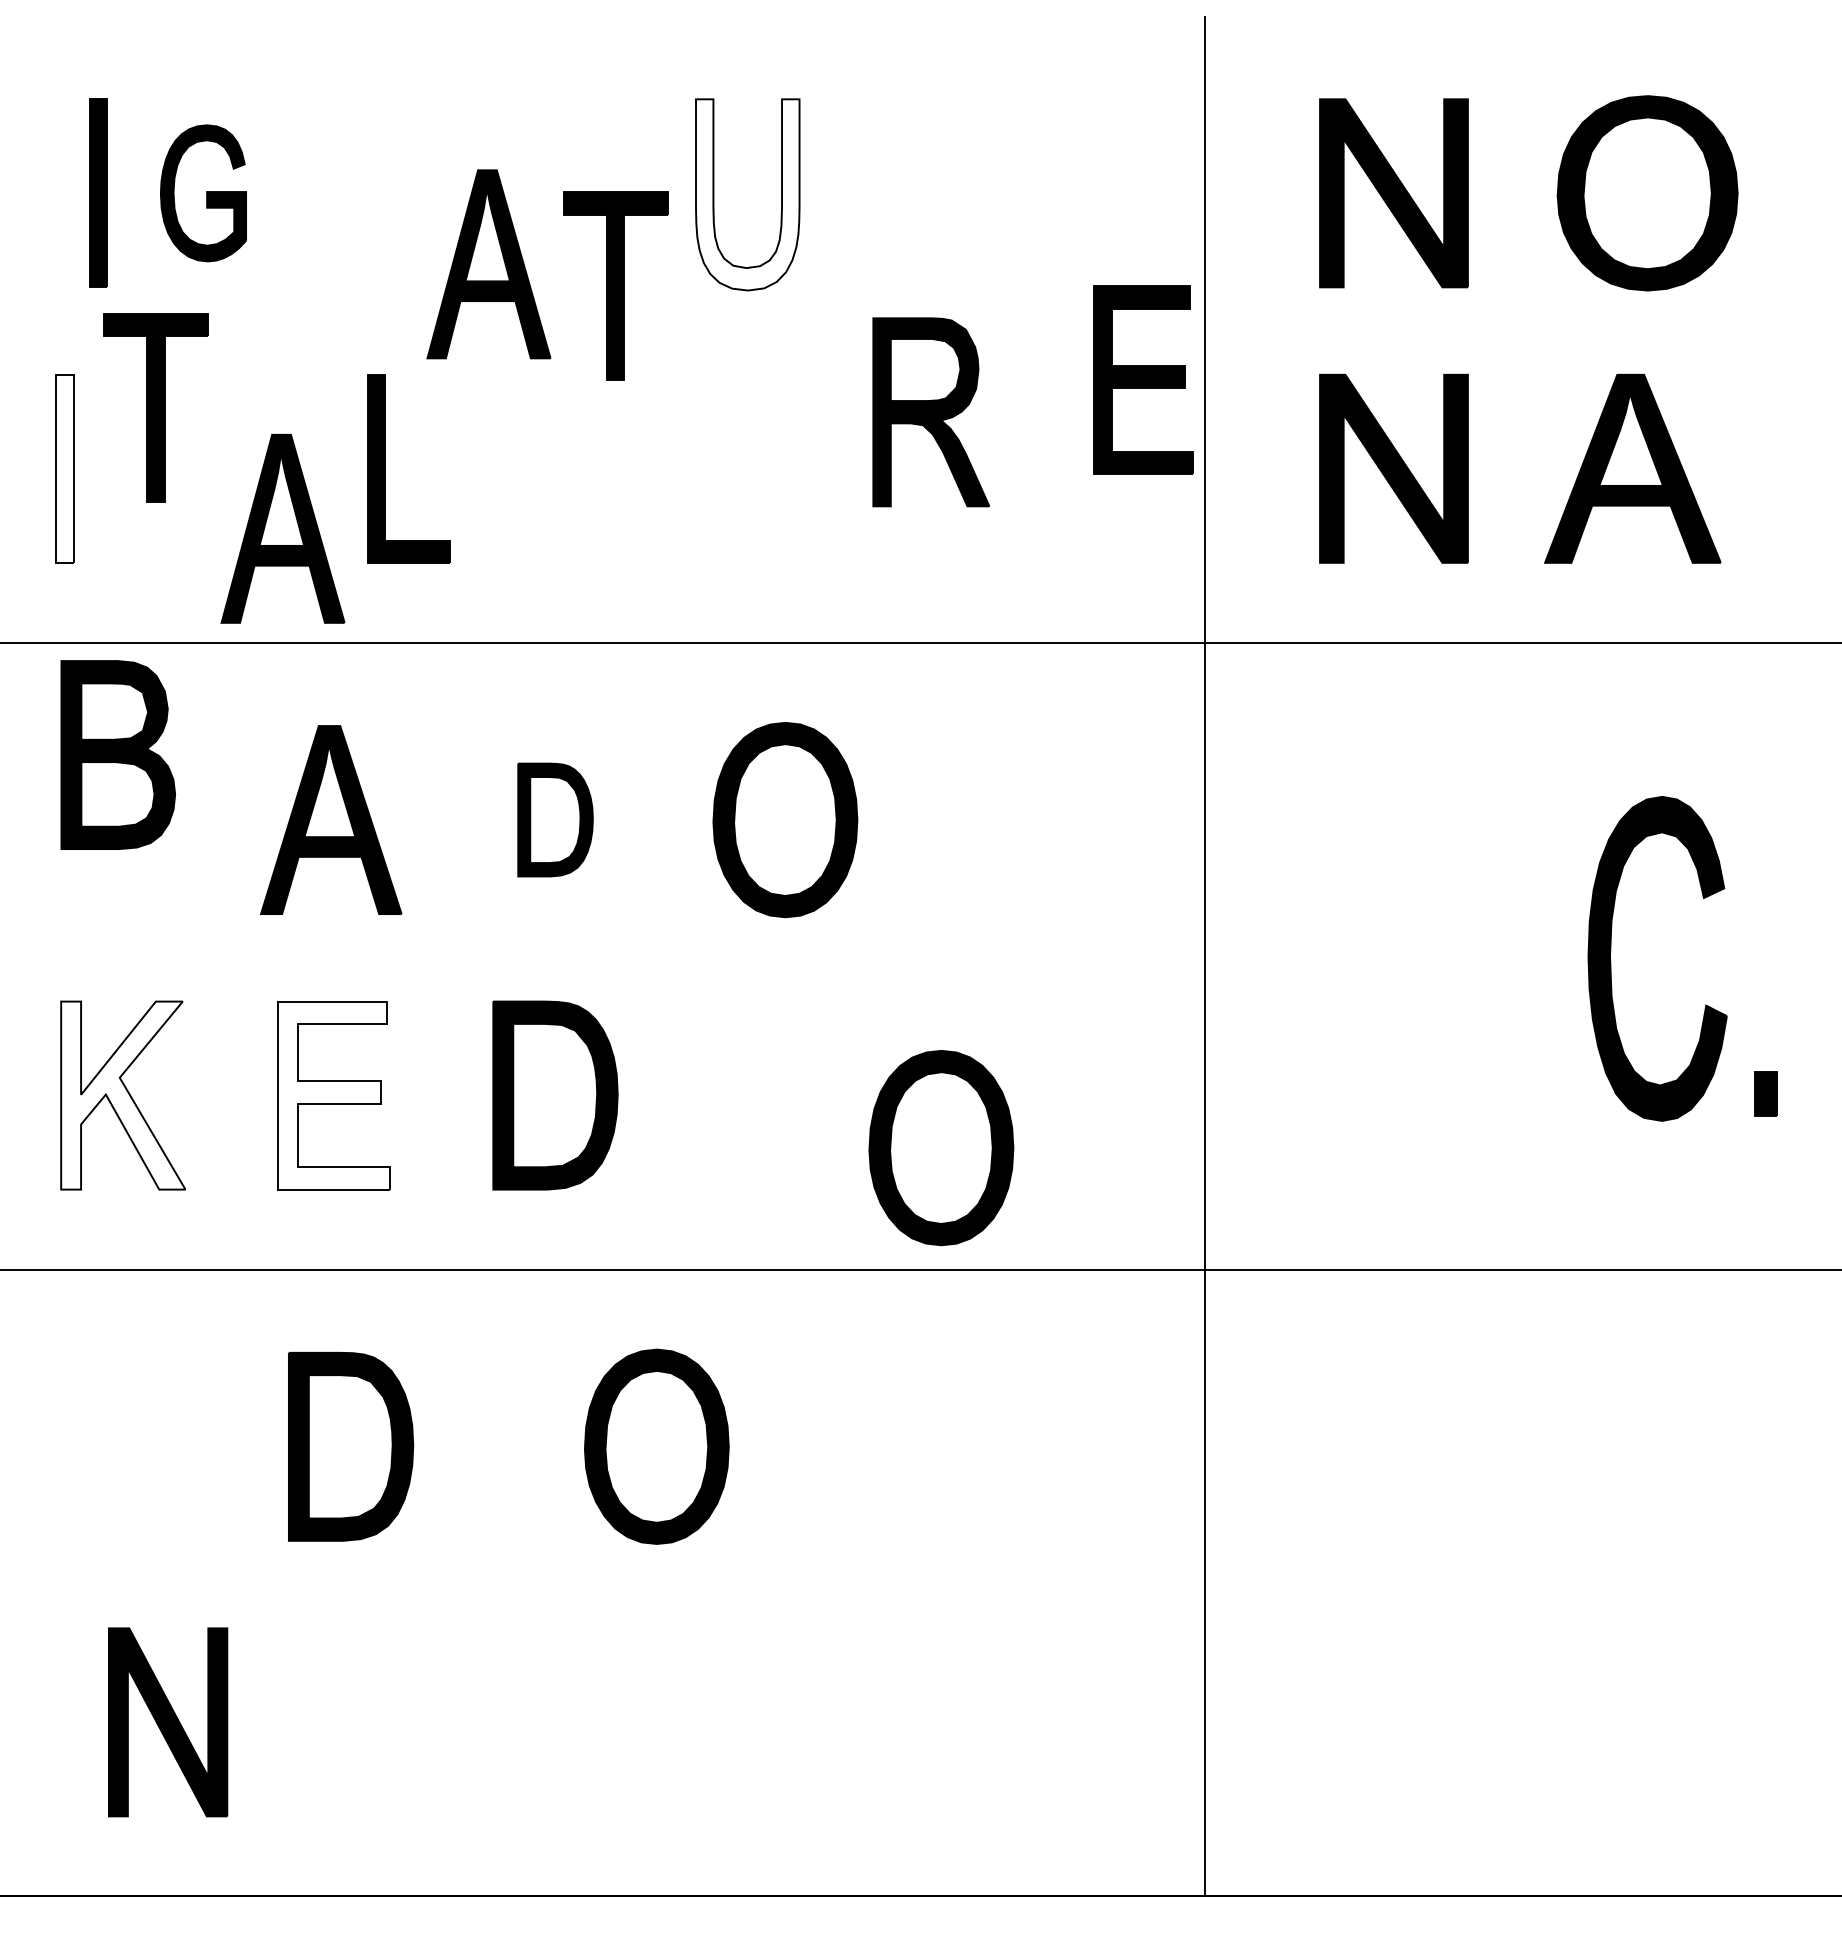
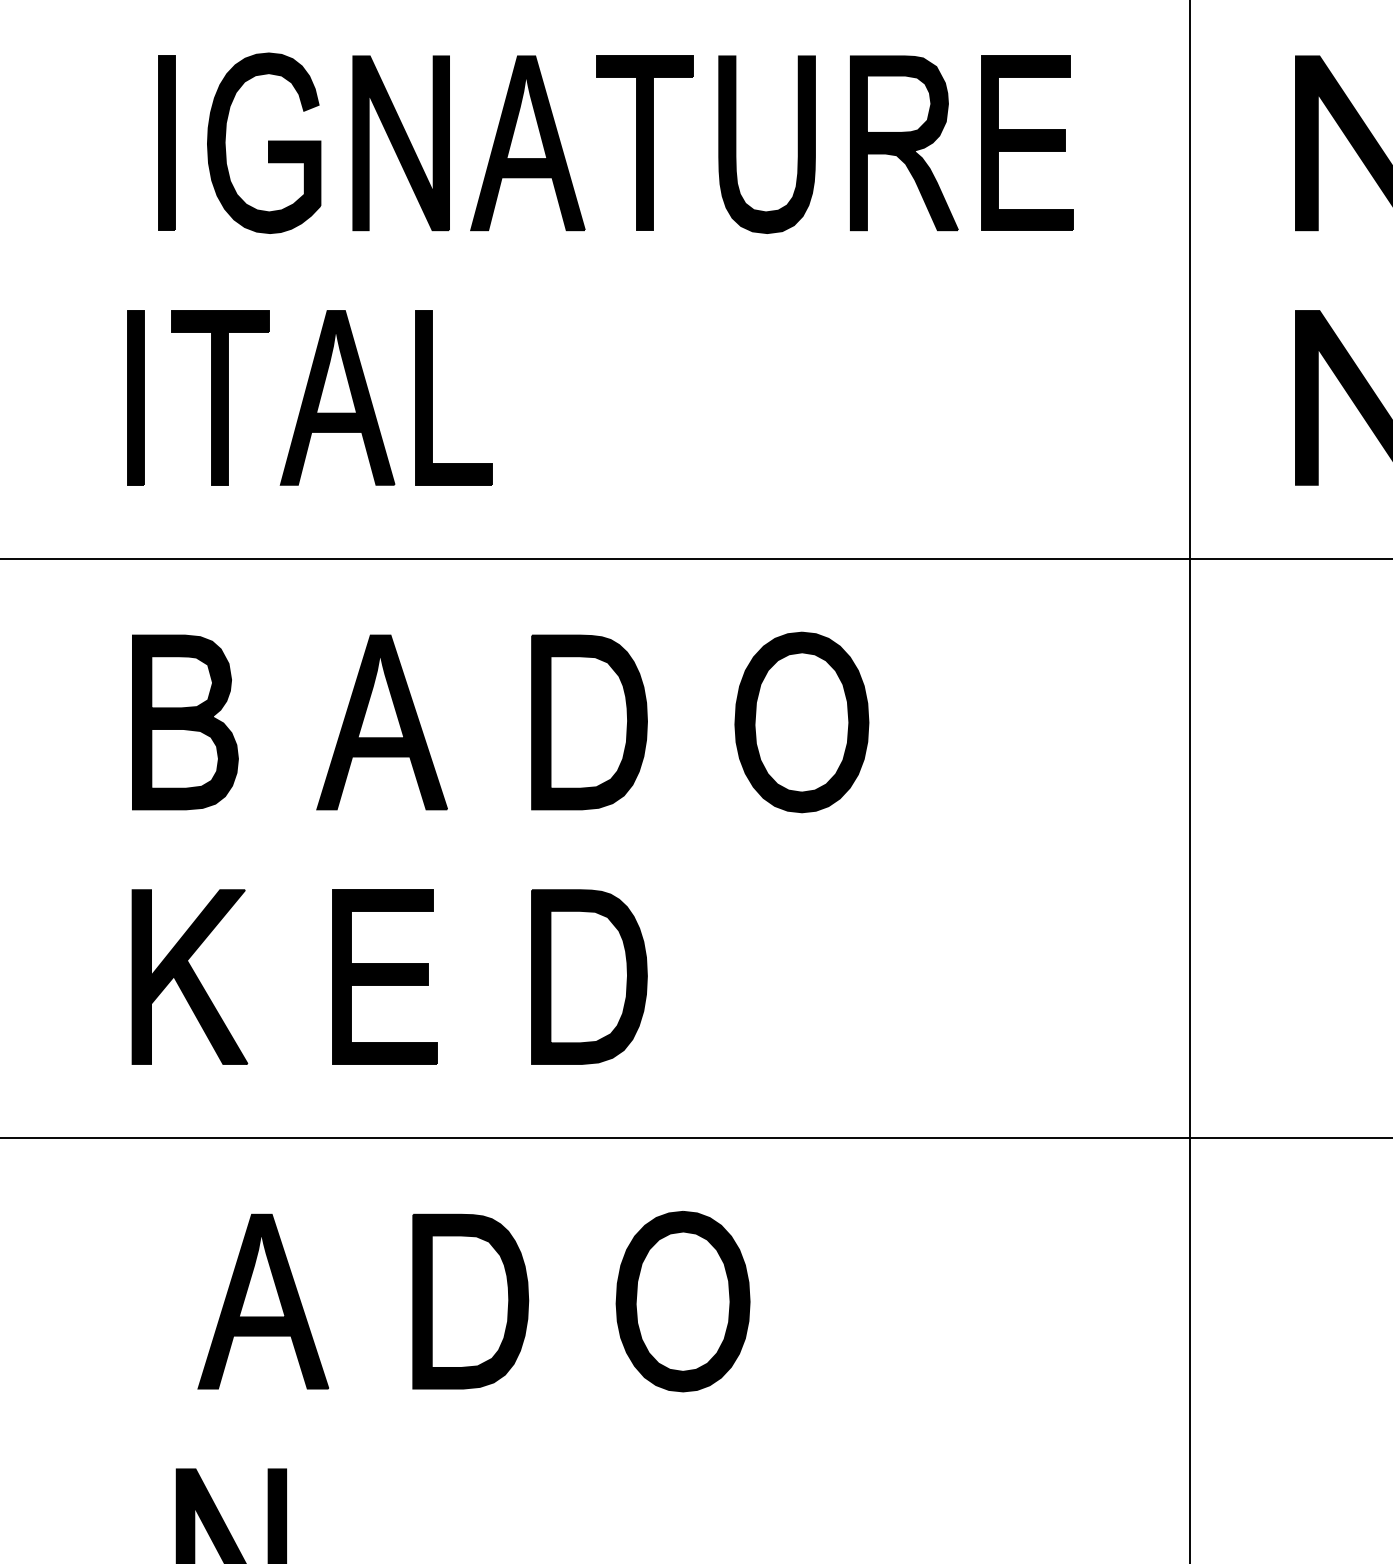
part: (203, 193) -> (264, 143), size x1.43
part: (351, 193) -> (400, 143), added
fill: (747, 194) -> (766, 144), added
part: (488, 264) -> (527, 143), moved
part: (615, 285) -> (644, 142), moved
part: (1143, 379) -> (1027, 142), moved
part: (155, 407) -> (219, 397), moved
part: (930, 412) -> (903, 143), moved
fill: (64, 468) -> (135, 397), added
part: (282, 528) -> (337, 397), moved
part: (118, 754) -> (185, 721), moved
part: (555, 819) -> (589, 721), size x1.67
fill: (123, 1095) -> (190, 977), added
fill: (333, 1095) -> (384, 977), added
part: (941, 1148) -> (946, 1025), removed
part: (202, 1446) -> (263, 1301), added
part: (351, 1446) -> (471, 1301), moved

